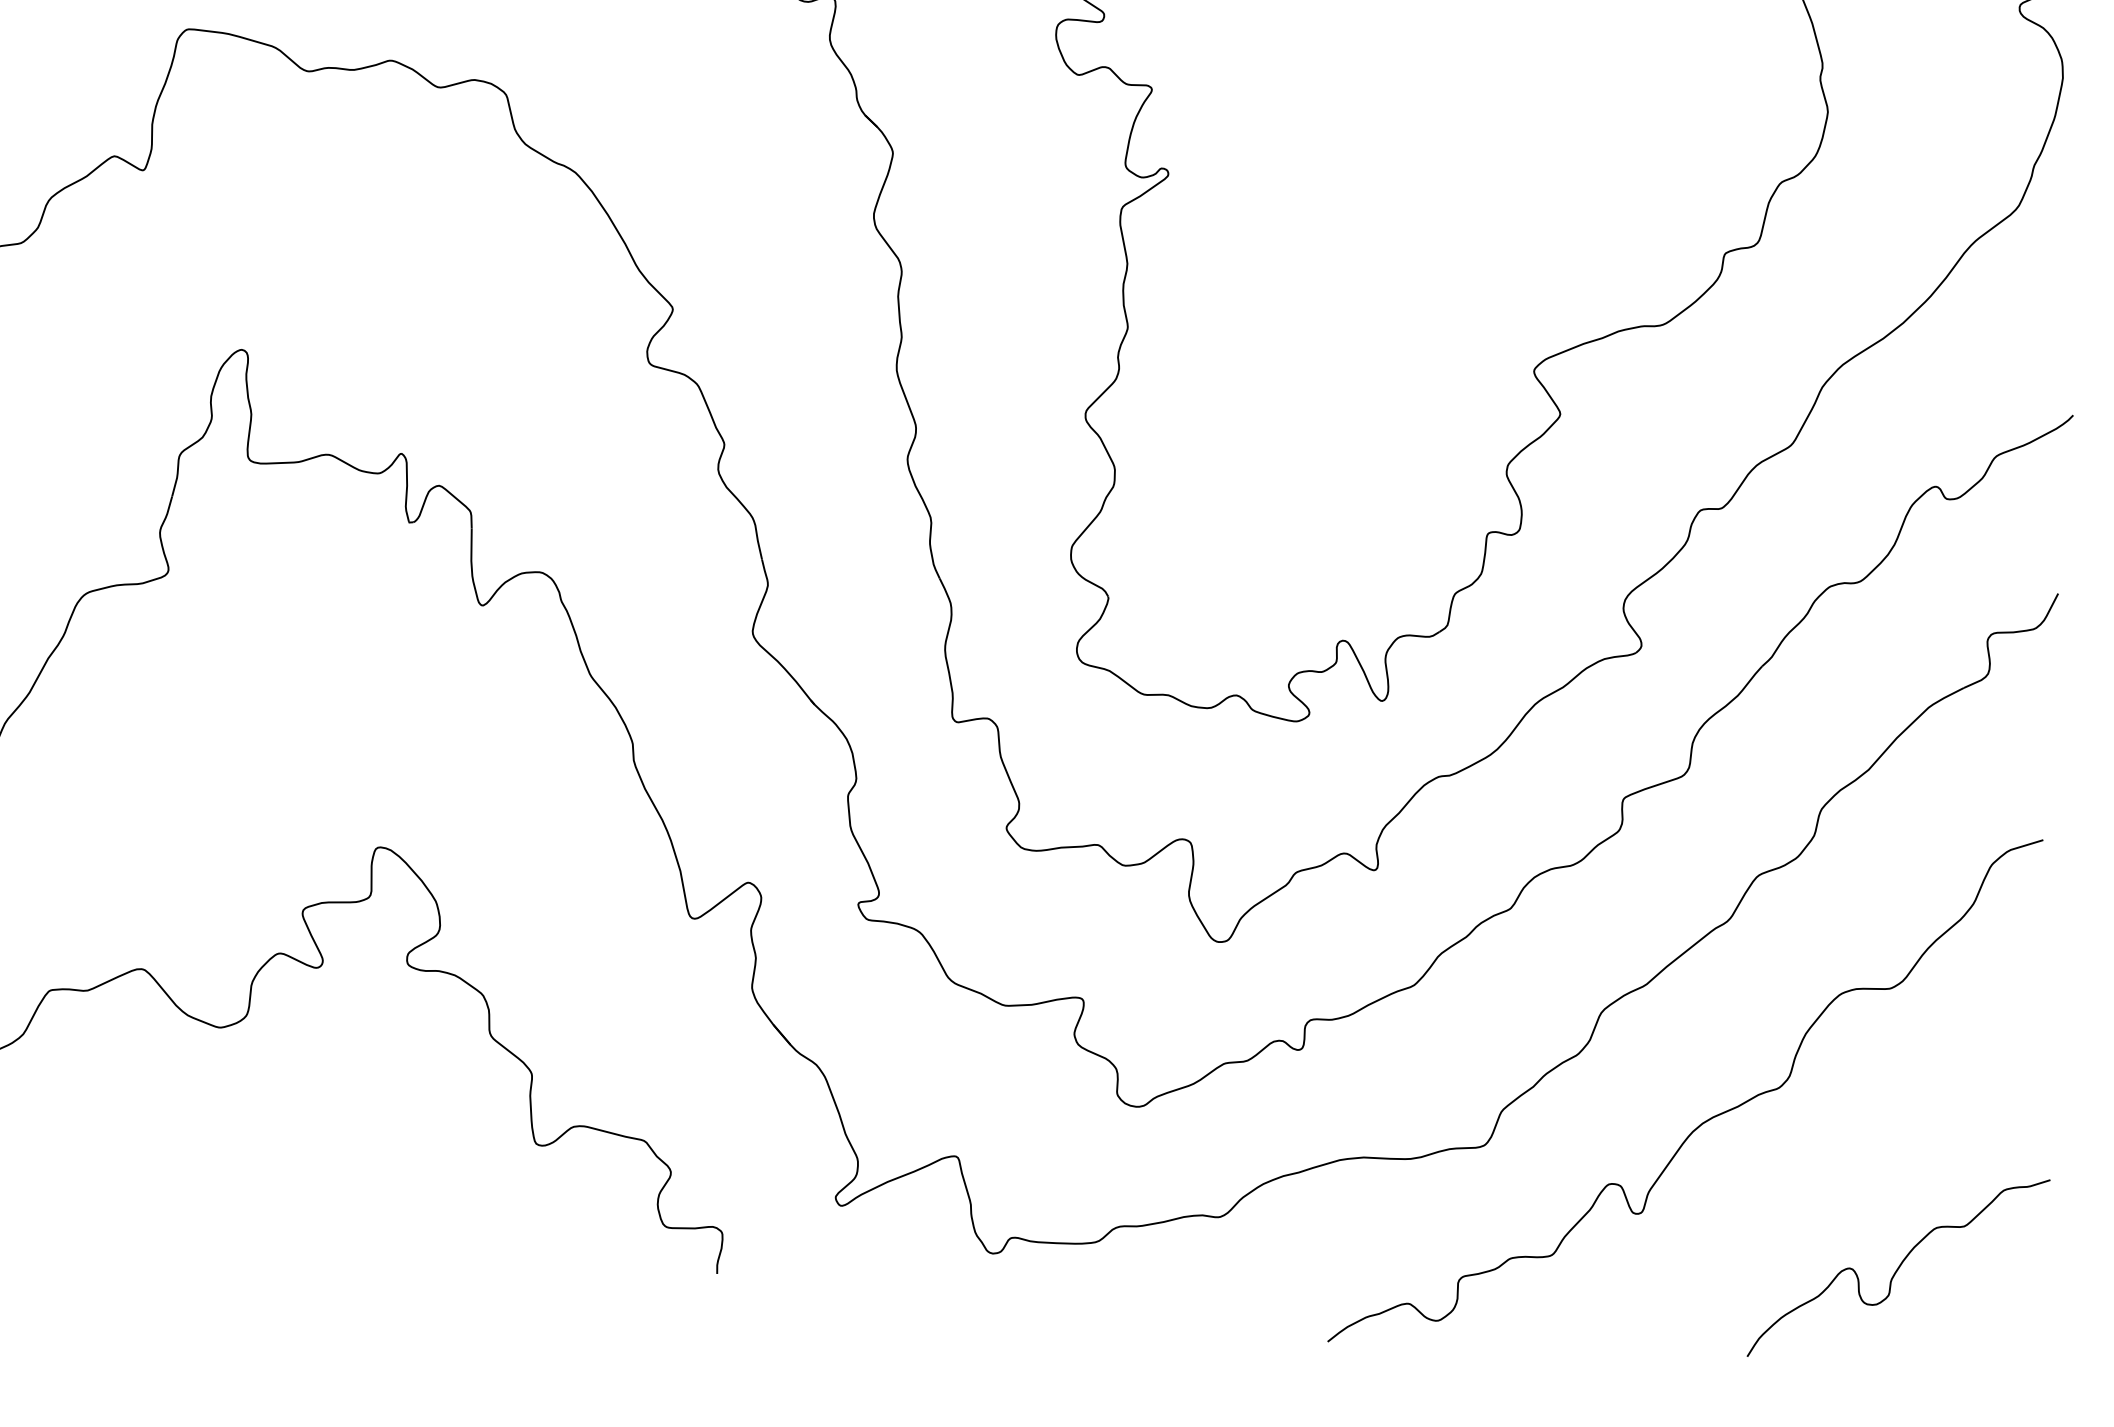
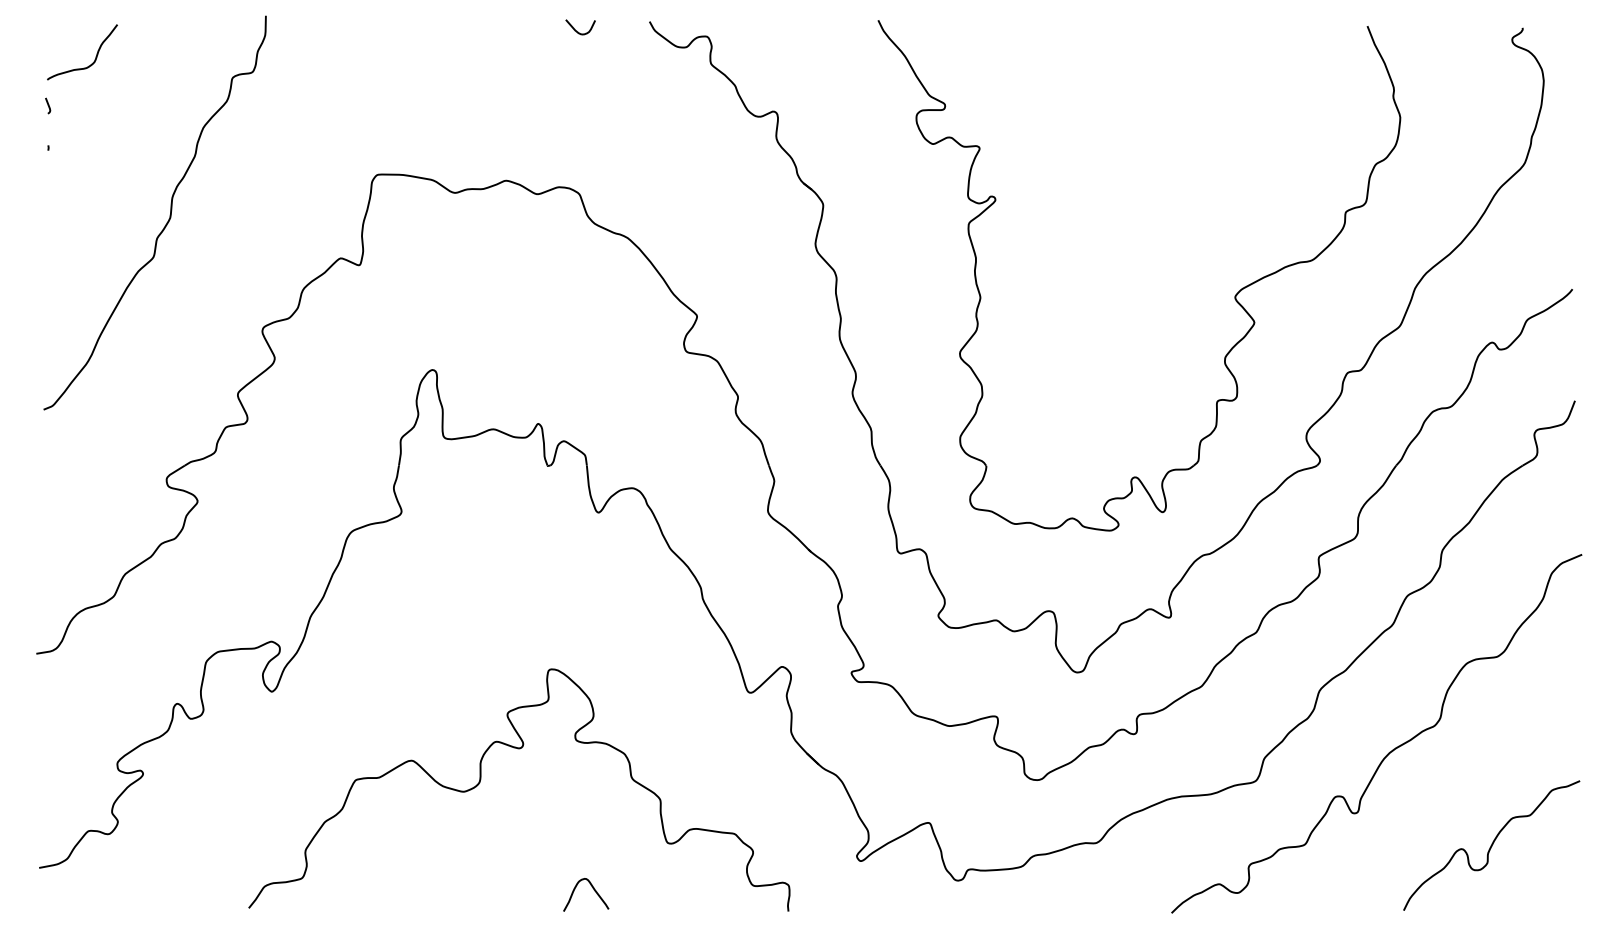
curve: (408, 1203) -> (592, 888), added
curve: (1898, 1267) -> (1491, 845), moved

